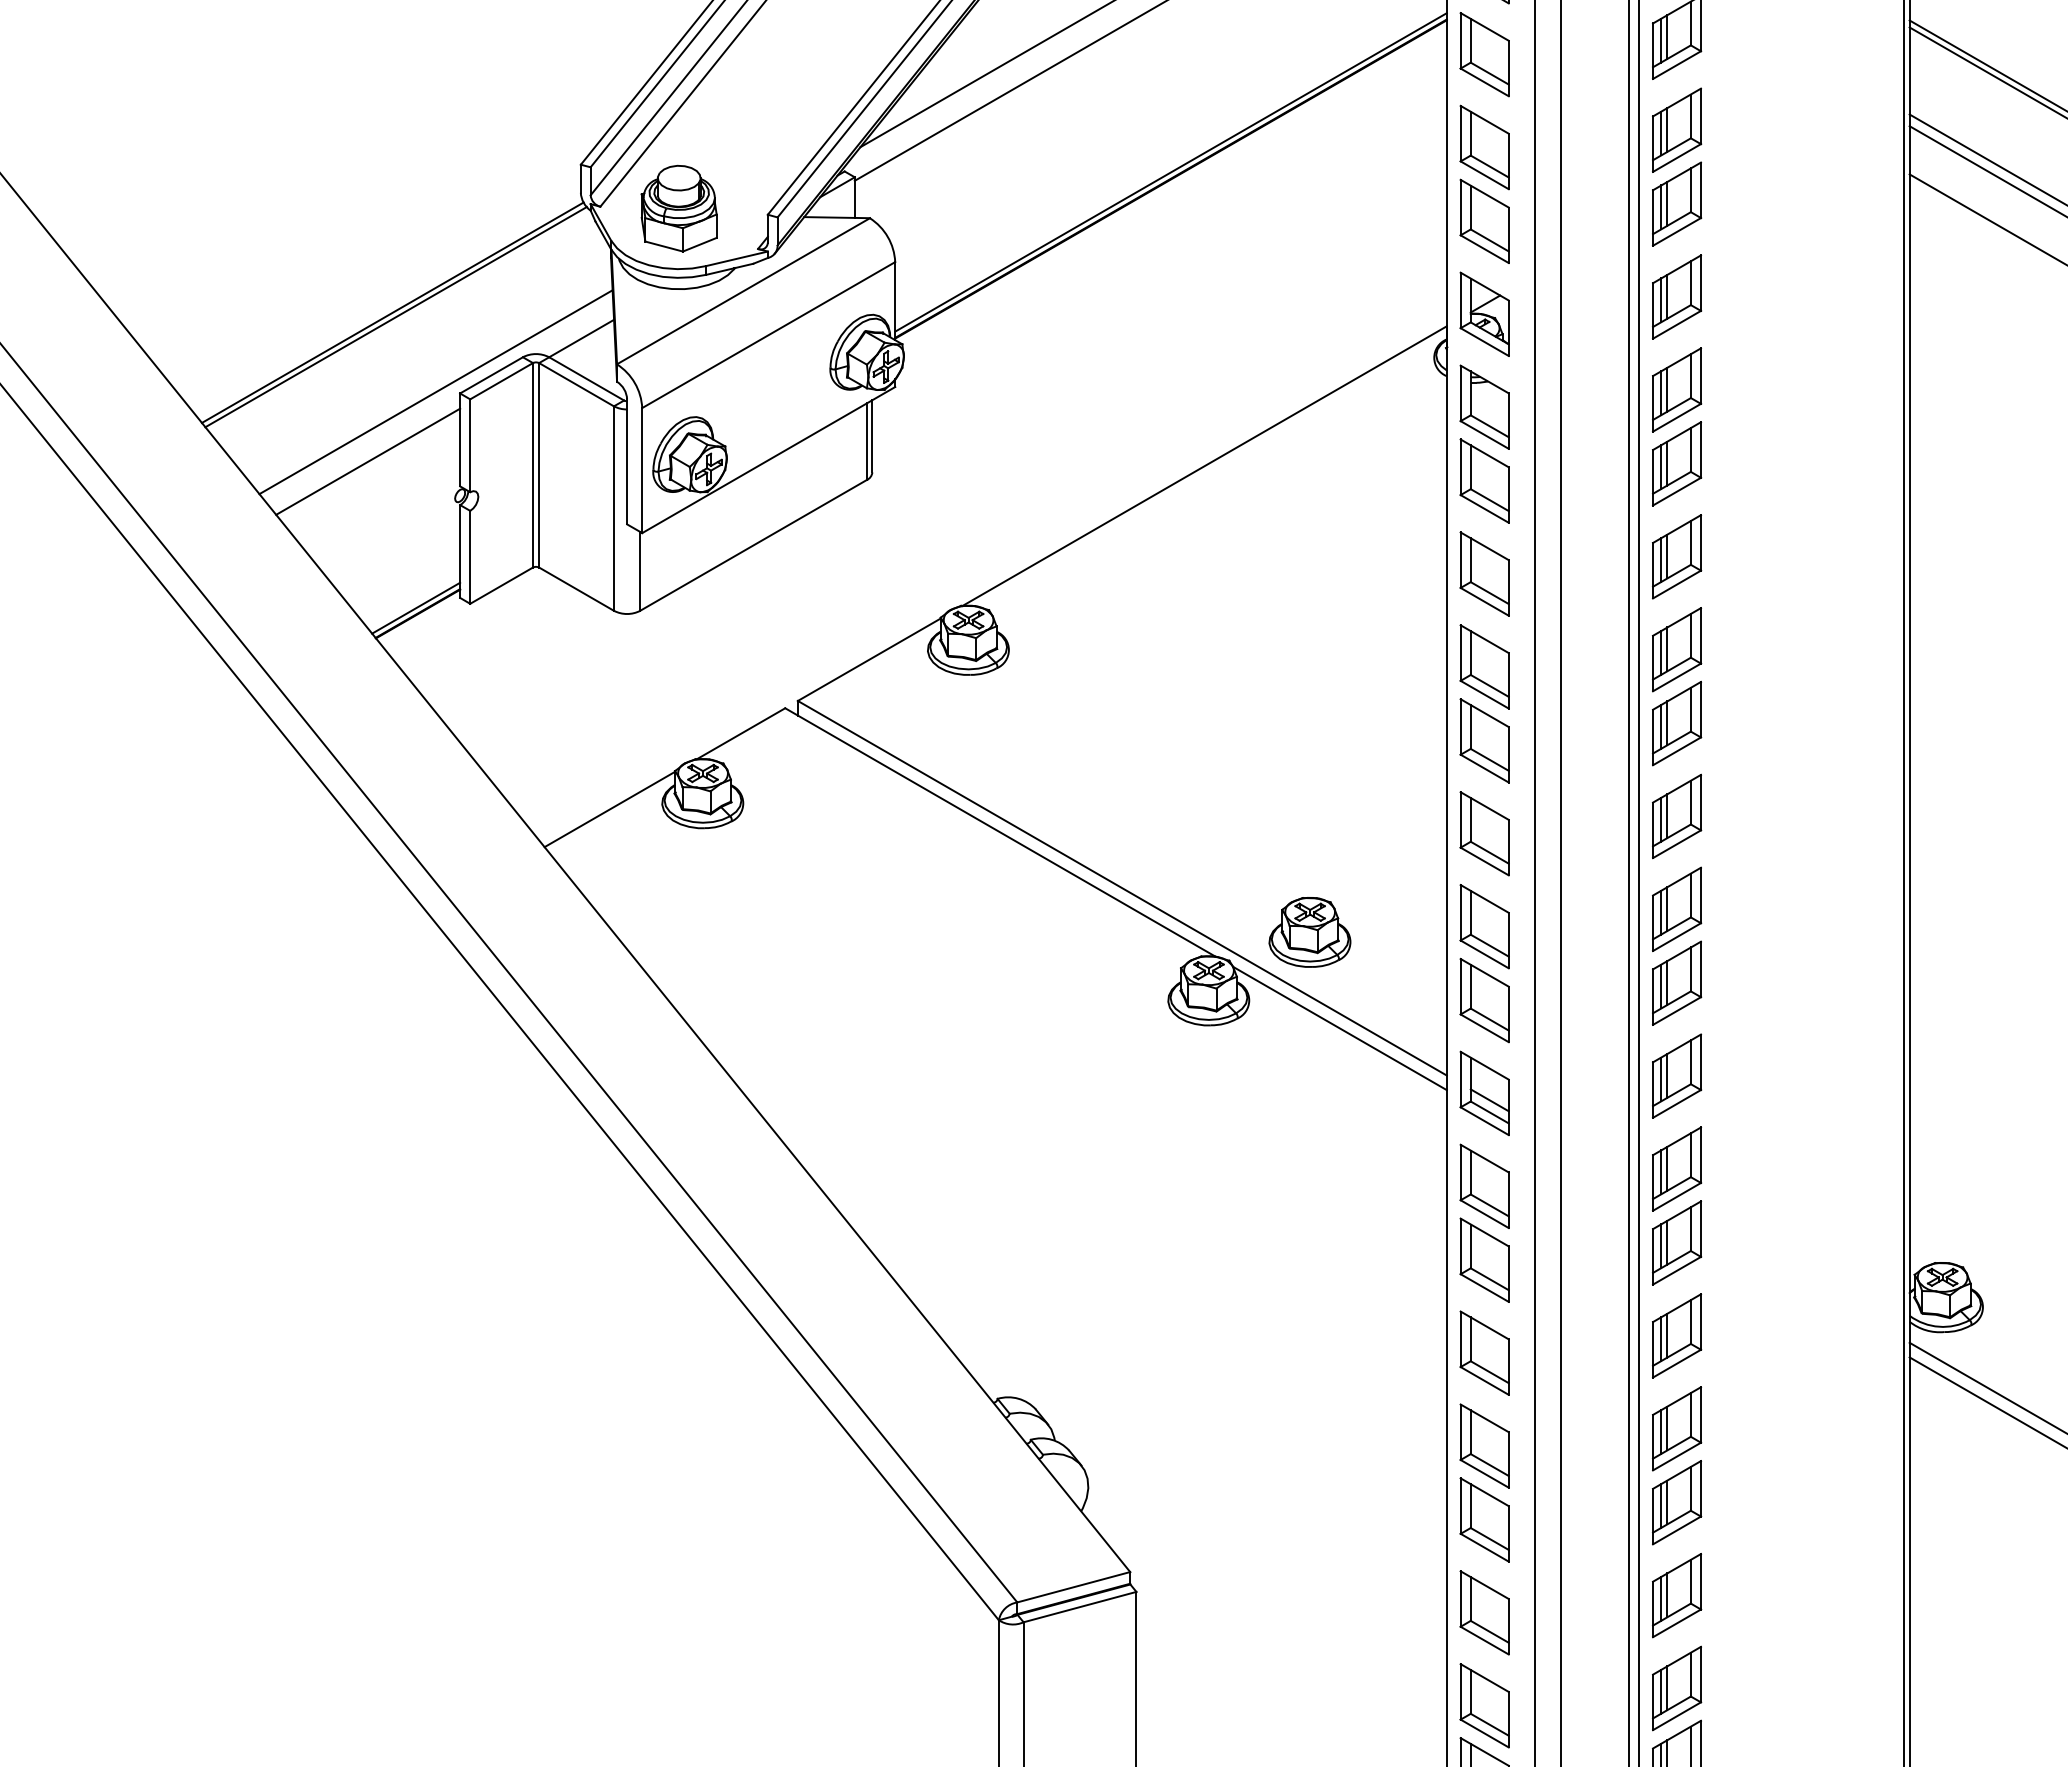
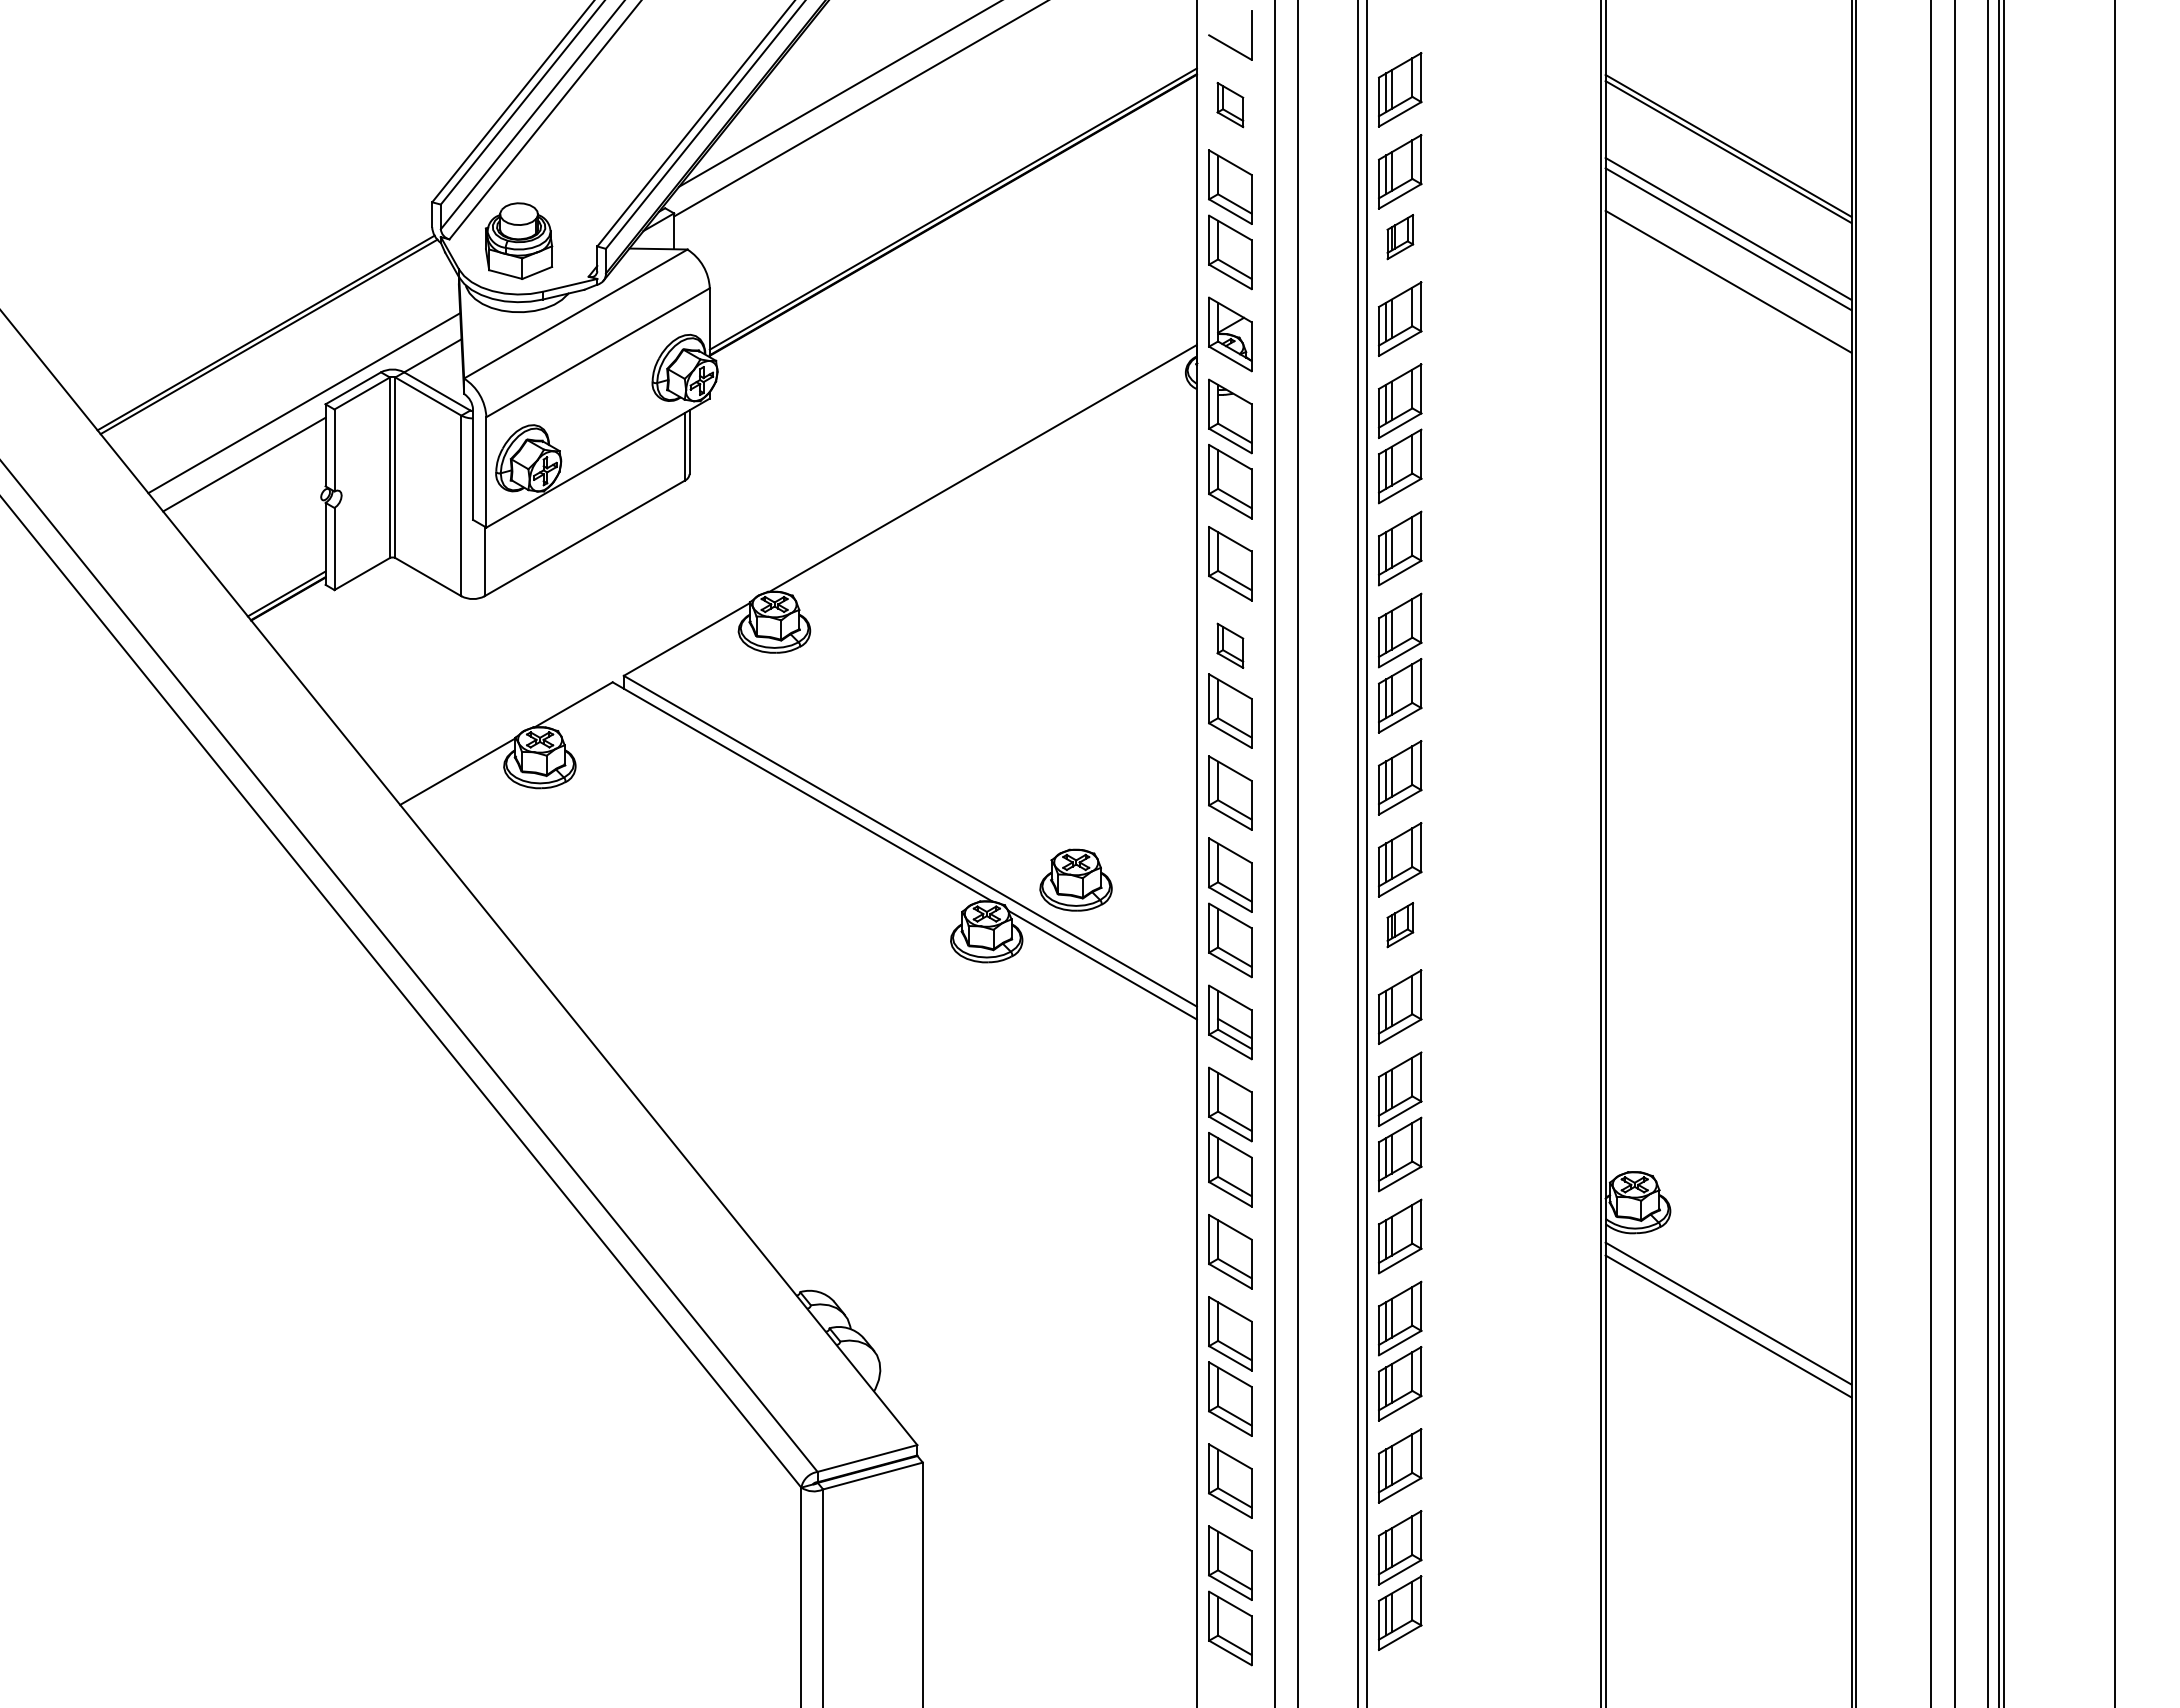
part: (1484, 53) -> (1230, 104), size x0.6
part: (1677, 203) -> (1400, 236), size x0.6
part: (1484, 666) -> (1230, 645), size x0.6
part: (1677, 982) -> (1400, 924), size x0.6

